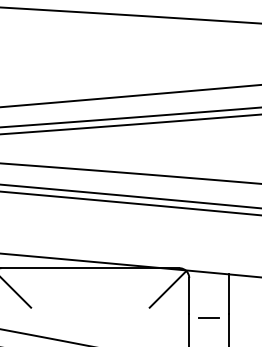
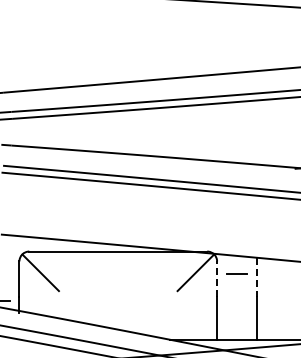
line: (228, 294) -> (256, 277), solid -> dashed
line: (189, 296) -> (217, 279), solid -> dashed
line: (208, 317) -> (236, 273), moved

